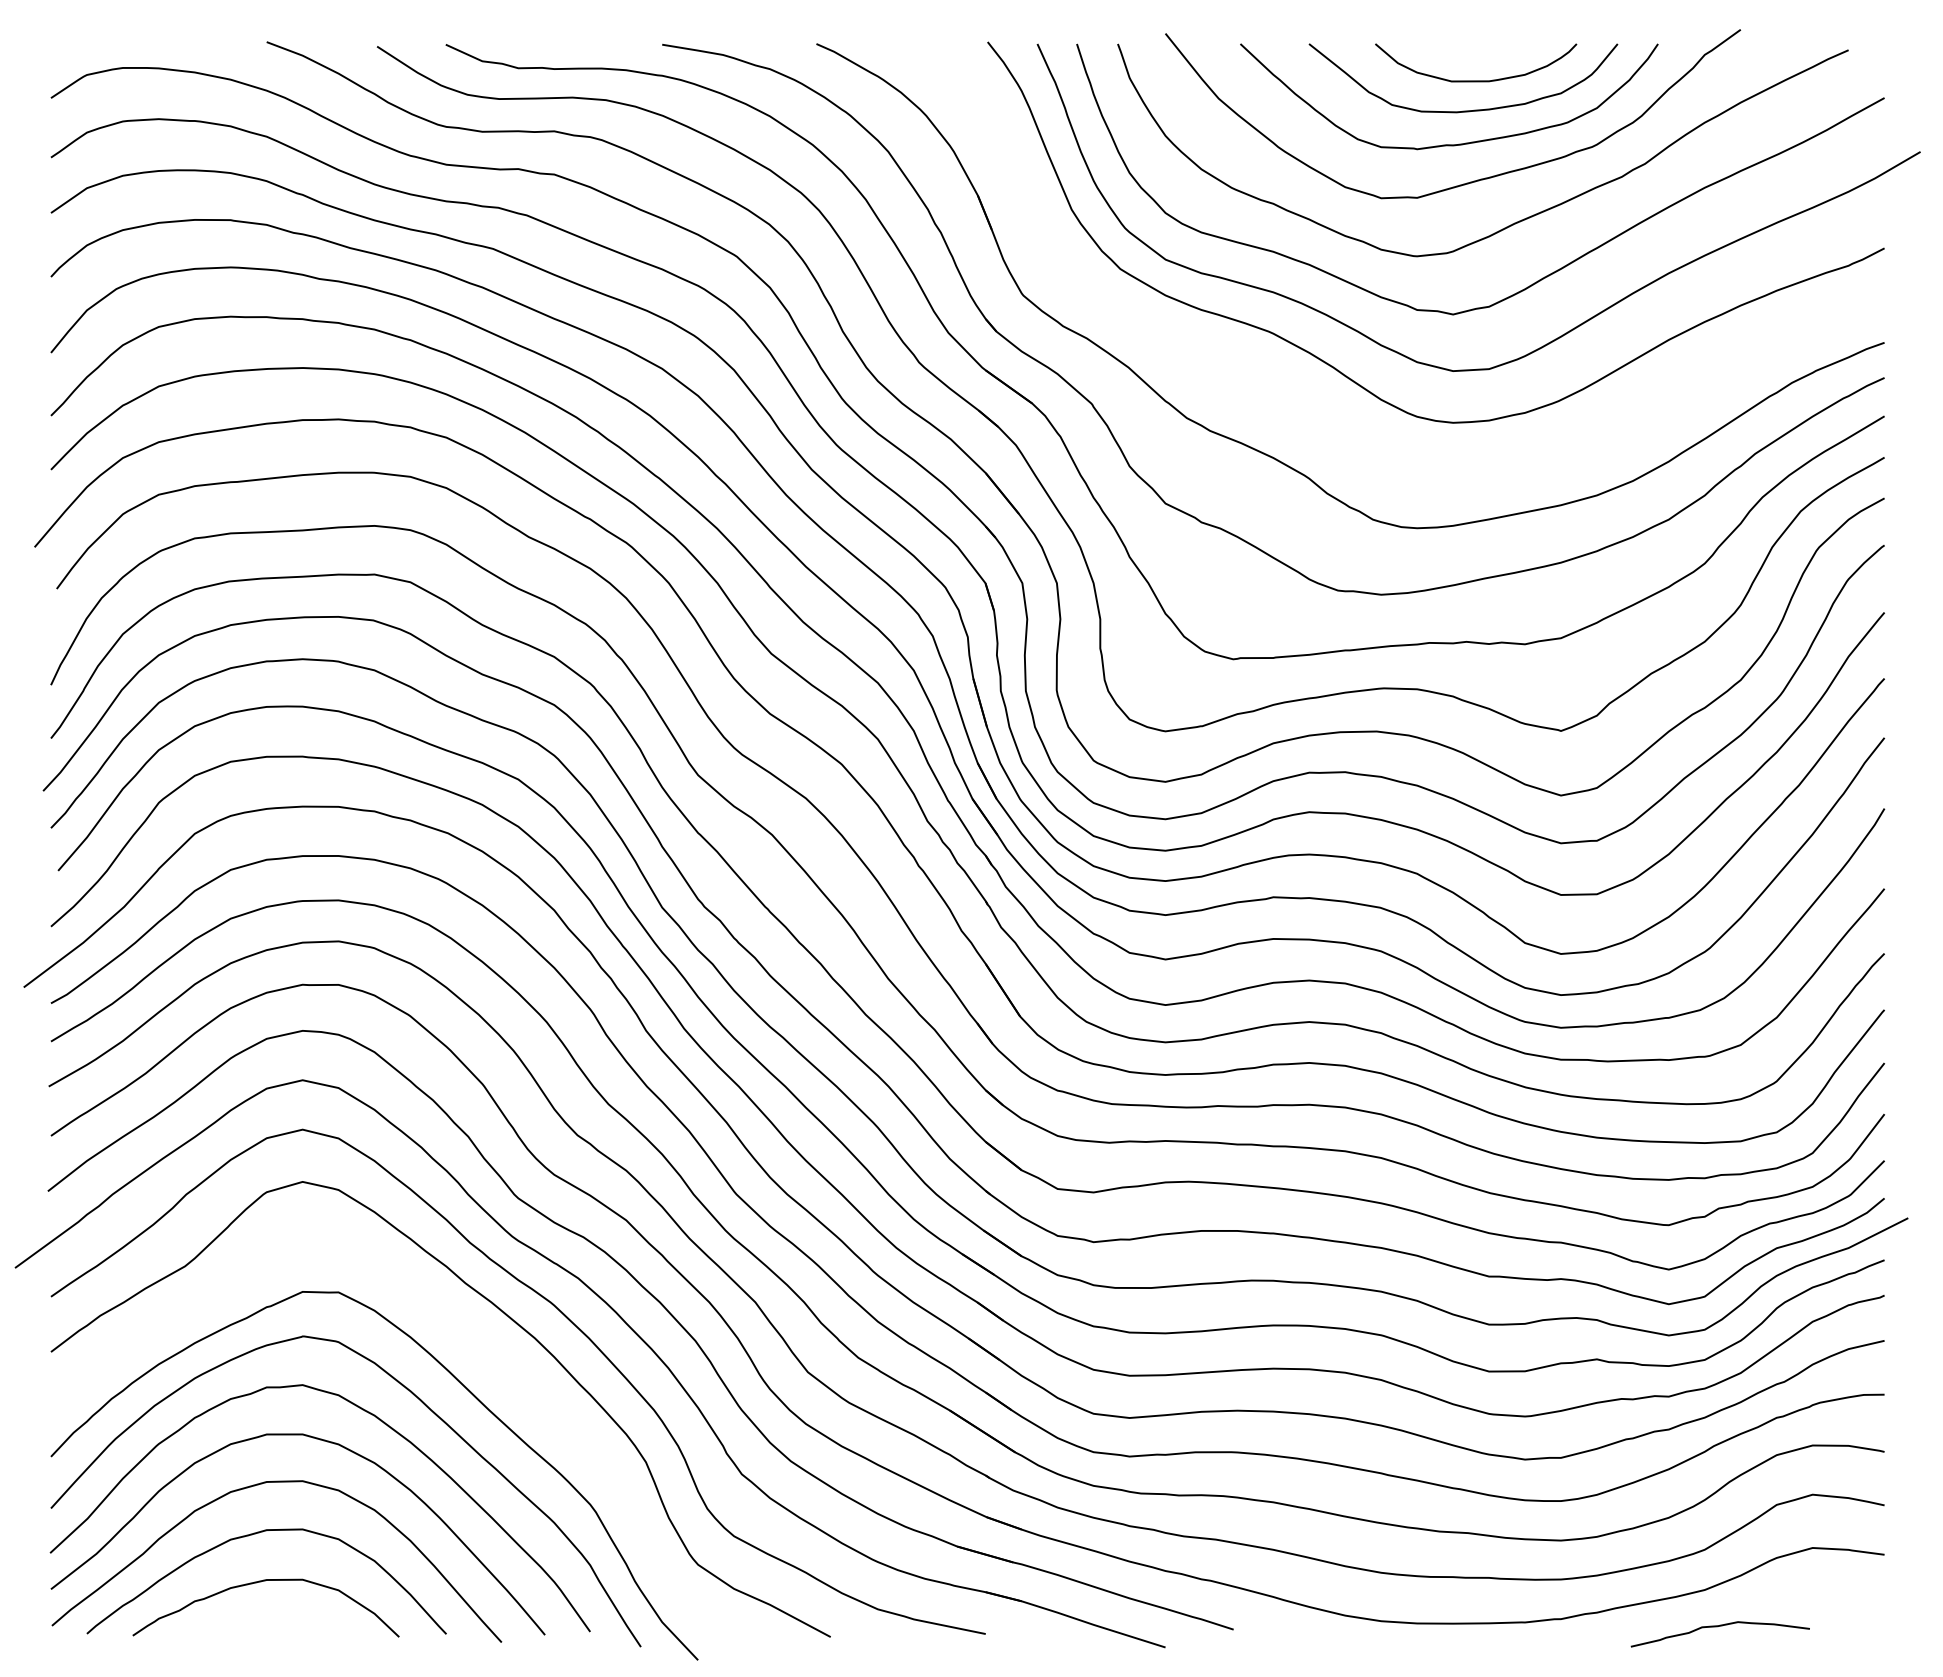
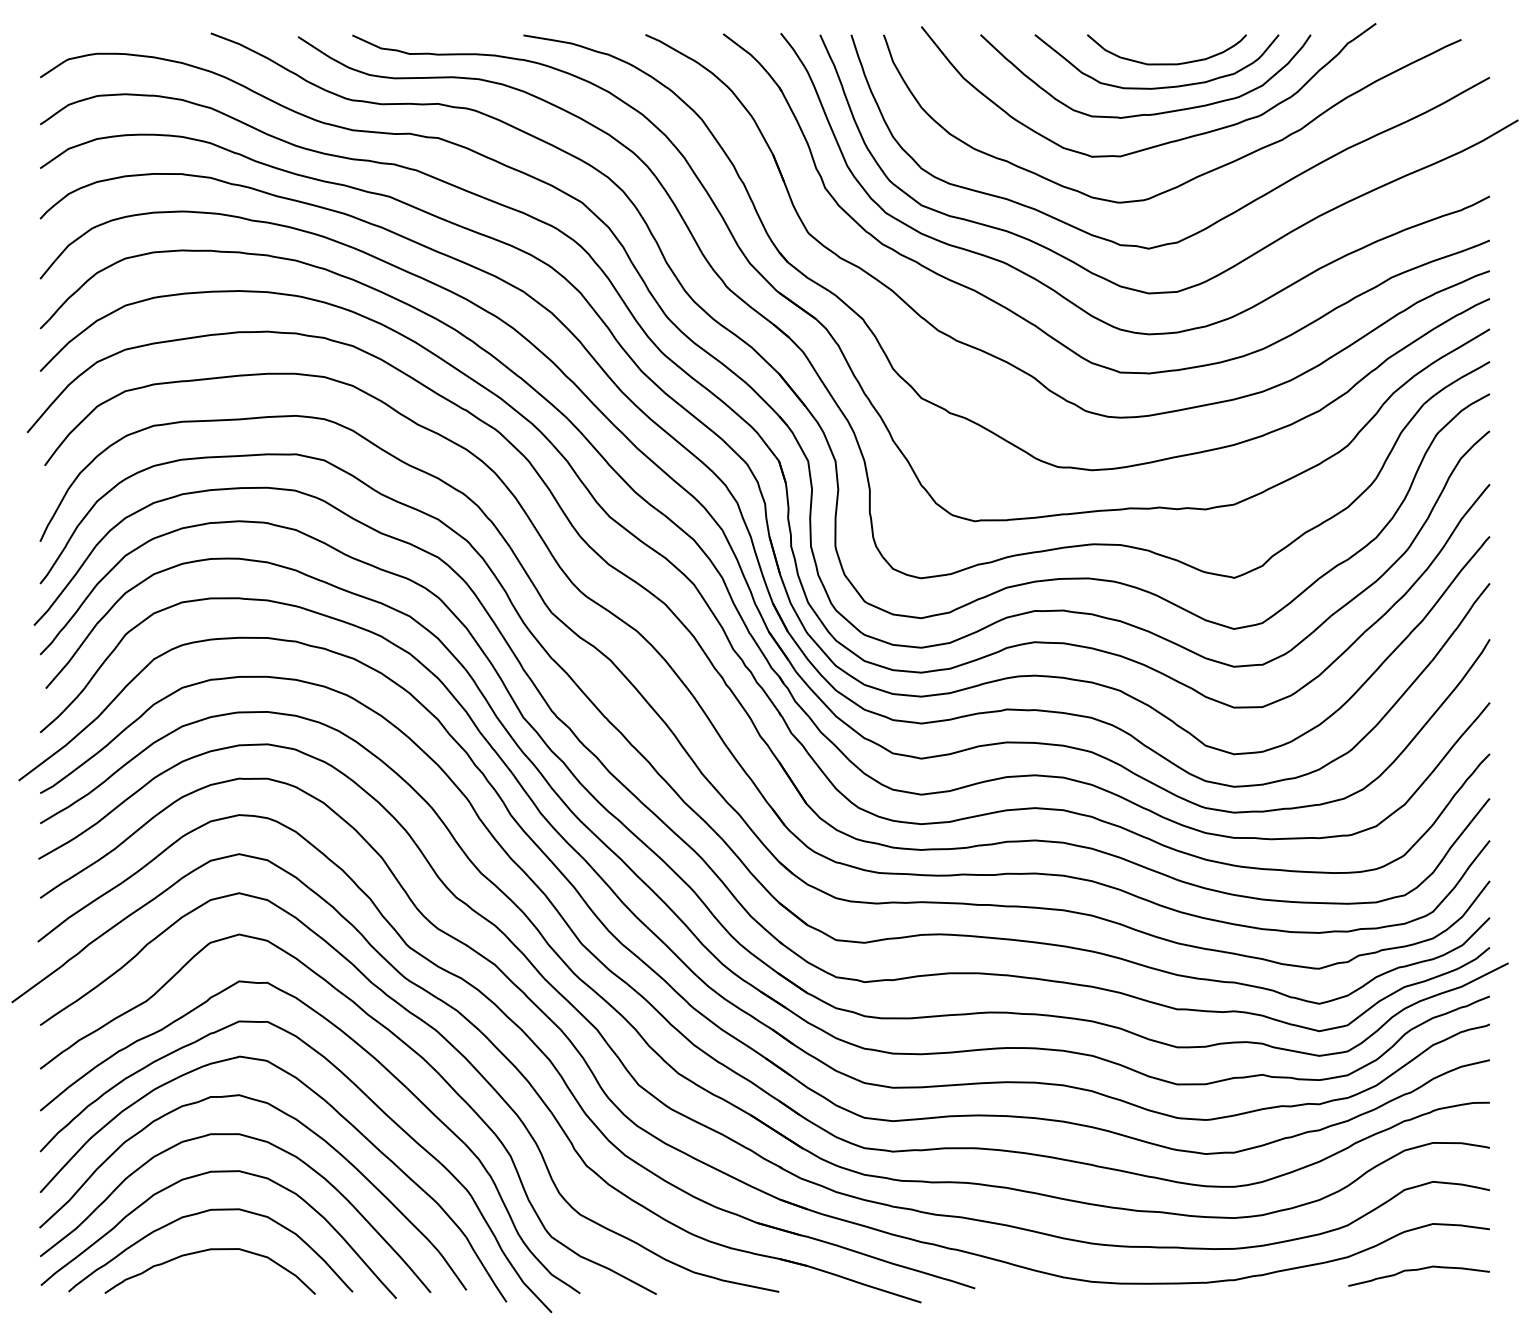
part: (1309, 410) -> (1035, 324), added
curve: (476, 1342) -> (376, 1061), added
curve: (1719, 1627) -> (1418, 1270), moved

